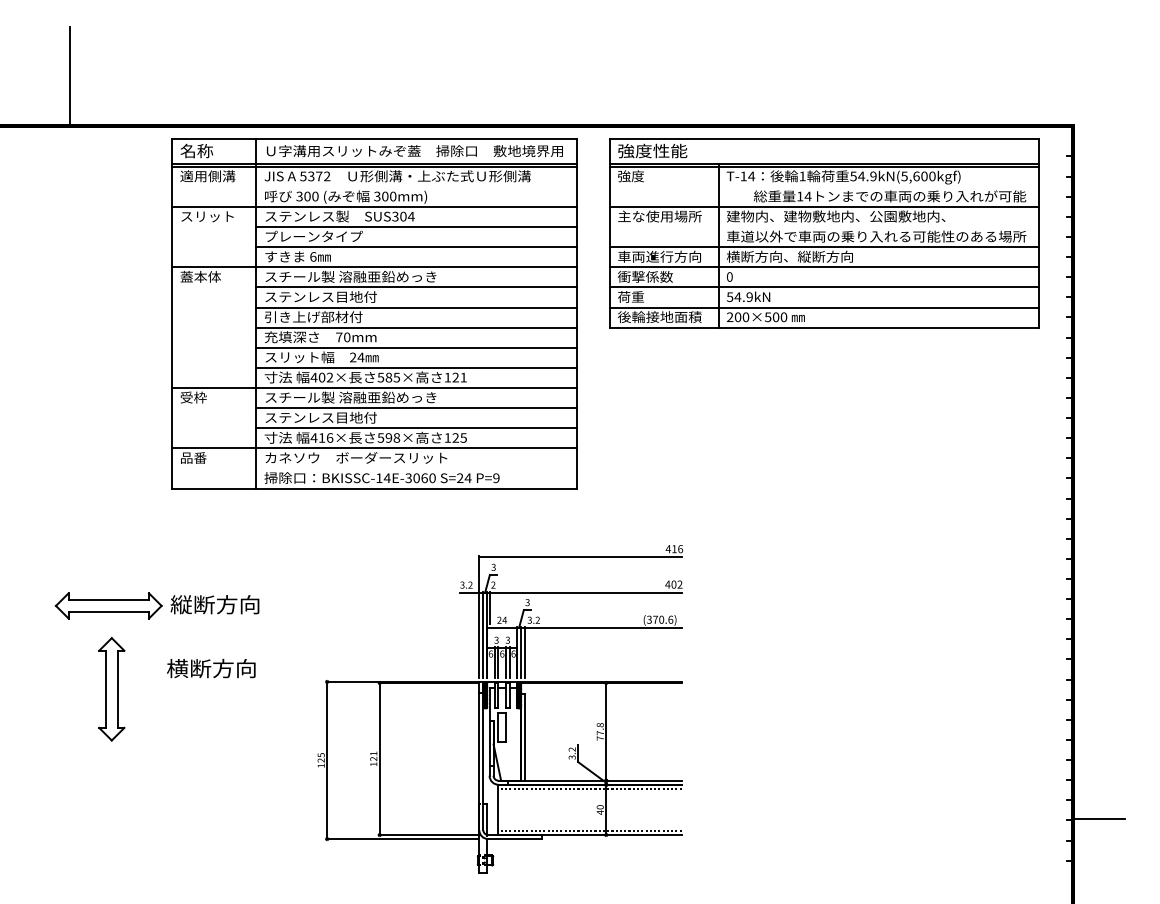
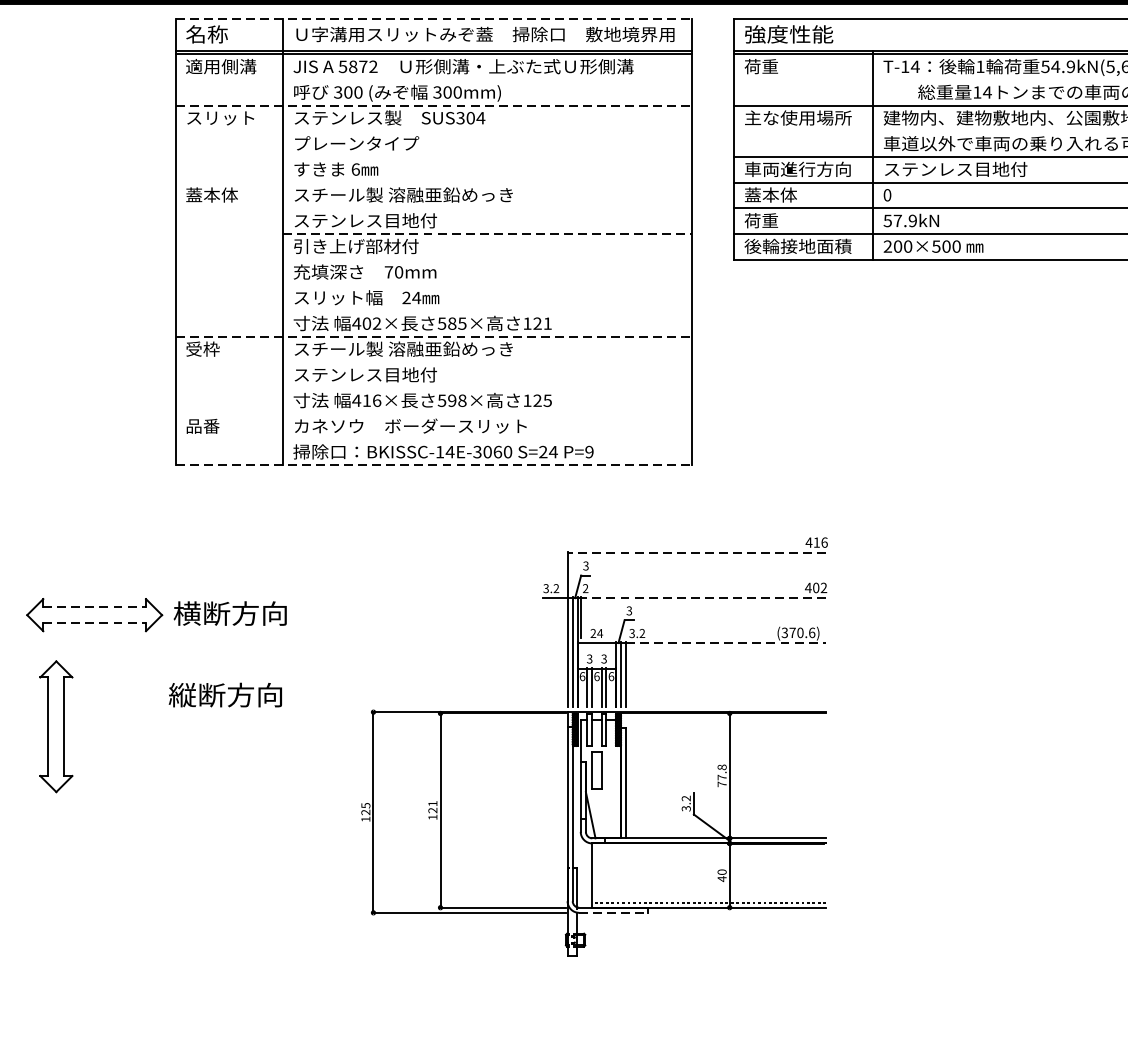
line: (375, 139) -> (435, 19), solid -> dashed
text: (311, 175) -> (353, 65), 5372 -> 5872
text: (630, 176) -> (760, 66), 強度 -> 荷重
line: (375, 206) -> (435, 105), solid -> dashed
line: (416, 227) -> (487, 132), removed
line: (416, 247) -> (487, 157), removed
text: (789, 256) -> (963, 169), 横断方向、縦断方向 -> ステンレス目地付
line: (374, 267) -> (433, 183), removed
text: (644, 276) -> (778, 194), 衝撃係数 -> 蓋本体
line: (416, 287) -> (487, 208), removed
text: (737, 296) -> (897, 220), 54.9kN -> 57.9kN
line: (417, 307) -> (488, 234), solid -> dashed
line: (416, 327) -> (487, 259), removed
line: (416, 347) -> (487, 285), removed
line: (416, 367) -> (487, 310), removed
line: (375, 387) -> (435, 336), solid -> dashed
line: (416, 408) -> (487, 363), removed
line: (416, 428) -> (487, 388), removed
line: (374, 448) -> (433, 414), removed
line: (375, 488) -> (435, 465), solid -> dashed
line: (579, 557) -> (695, 553), solid -> dashed
line: (585, 592) -> (703, 598), solid -> dashed
line: (109, 599) -> (95, 606), solid -> dashed
text: (180, 604) -> (186, 613), 縦断方向 -> 横断方向
line: (109, 612) -> (95, 623), solid -> dashed
line: (603, 627) -> (726, 642), solid -> dashed
text: (177, 668) -> (182, 695), 横断方向 -> 縦断方向
part: (111, 689) -> (55, 726), moved
line: (589, 788) -> (708, 848), removed
line: (515, 839) -> (613, 913), solid -> dashed

